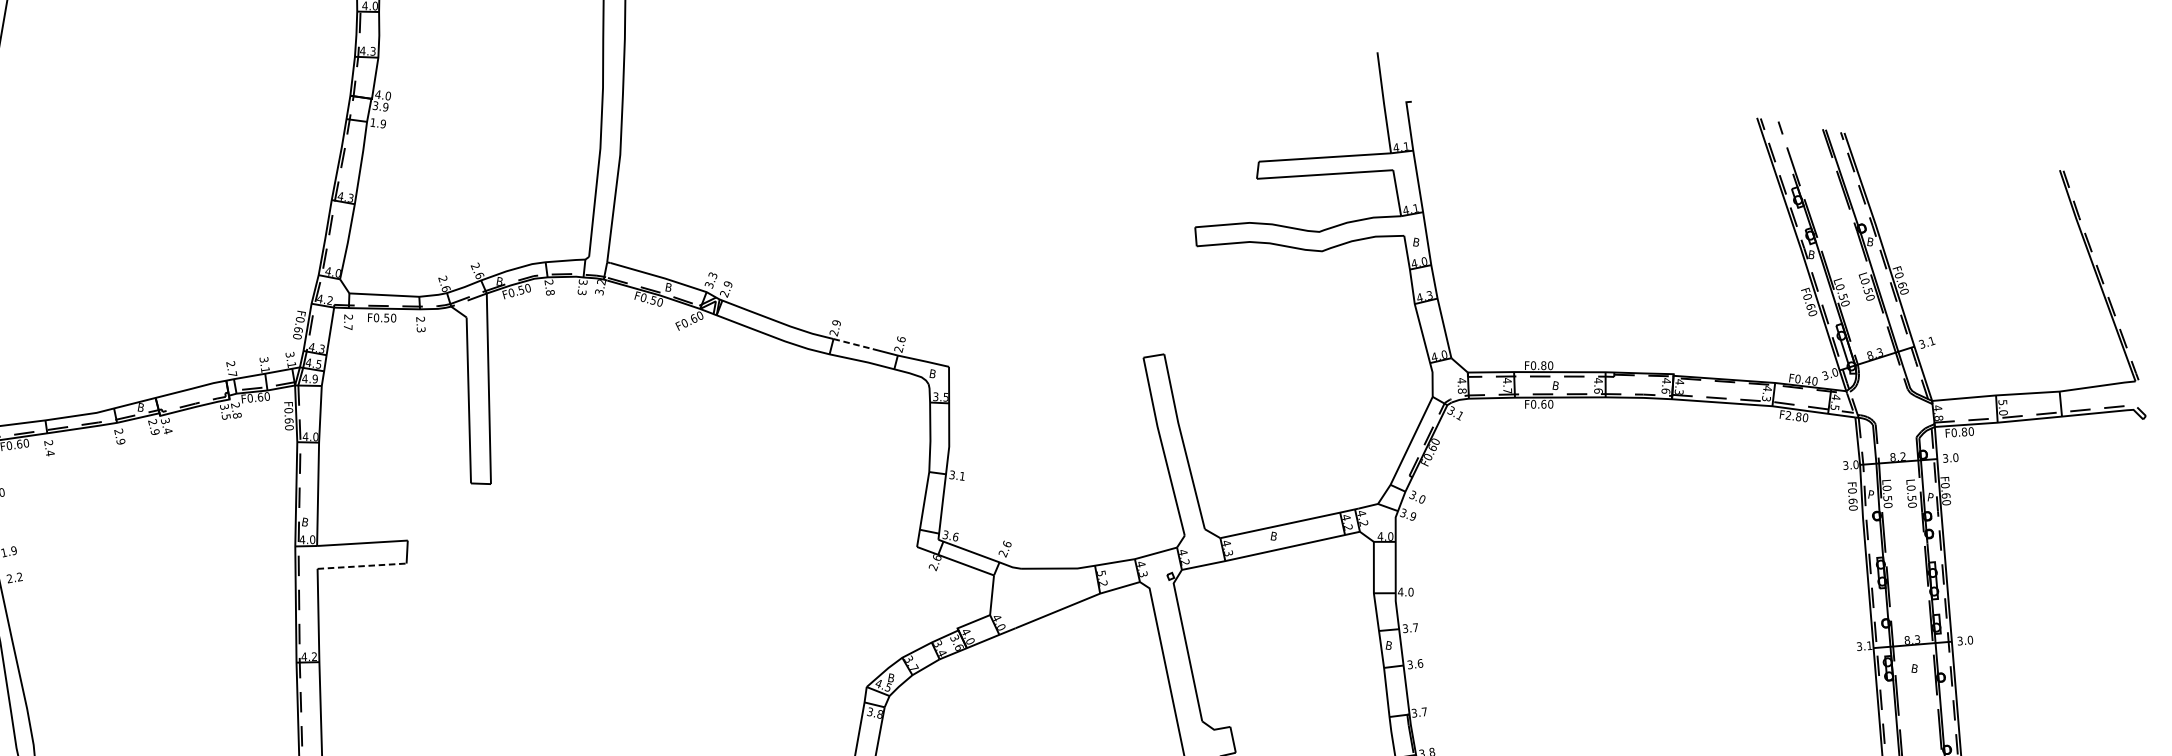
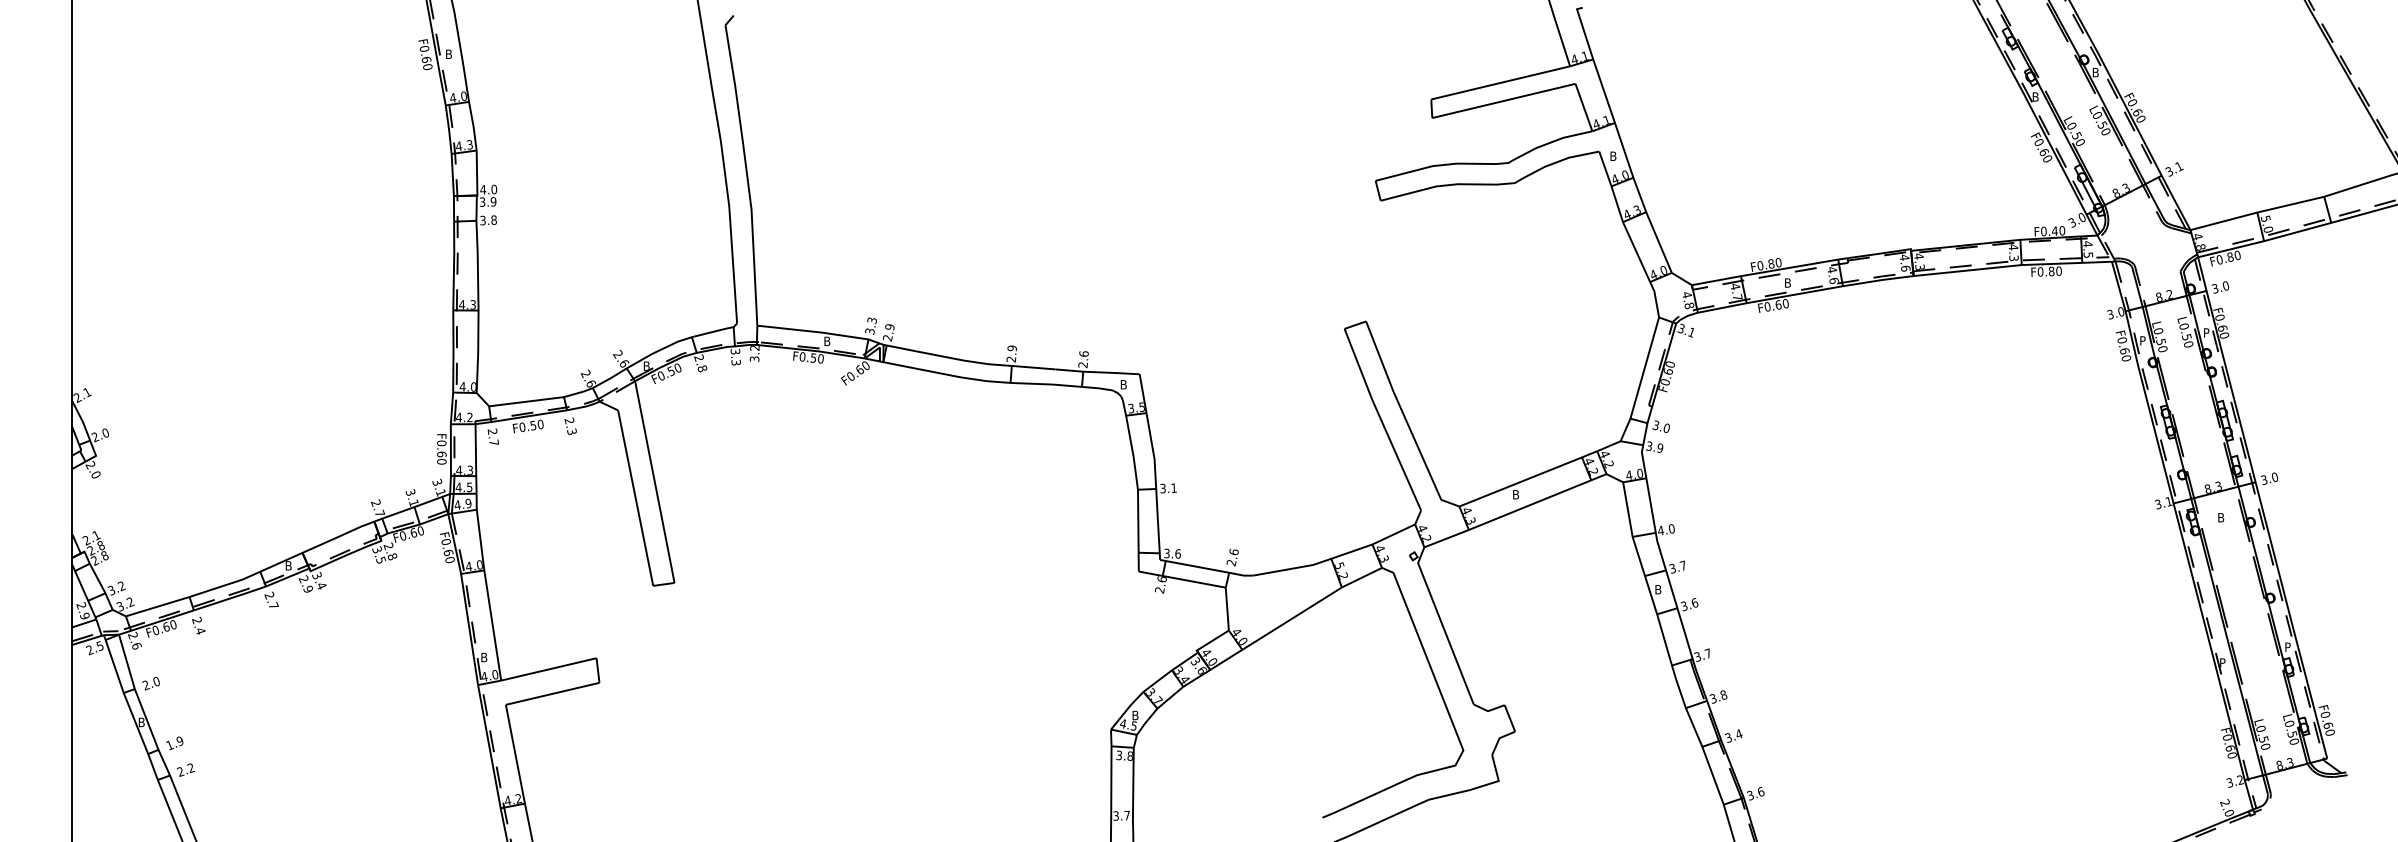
text: (378, 123) -> (488, 220), 1.9 -> 3.8
line: (853, 343) -> (1033, 367), dashed -> solid
text: (1788, 415) -> (2040, 271), F2.80 -> F0.80
text: (120, 441) -> (273, 605), 2.9 -> 2.7
line: (362, 566) -> (553, 693), dashed -> solid

